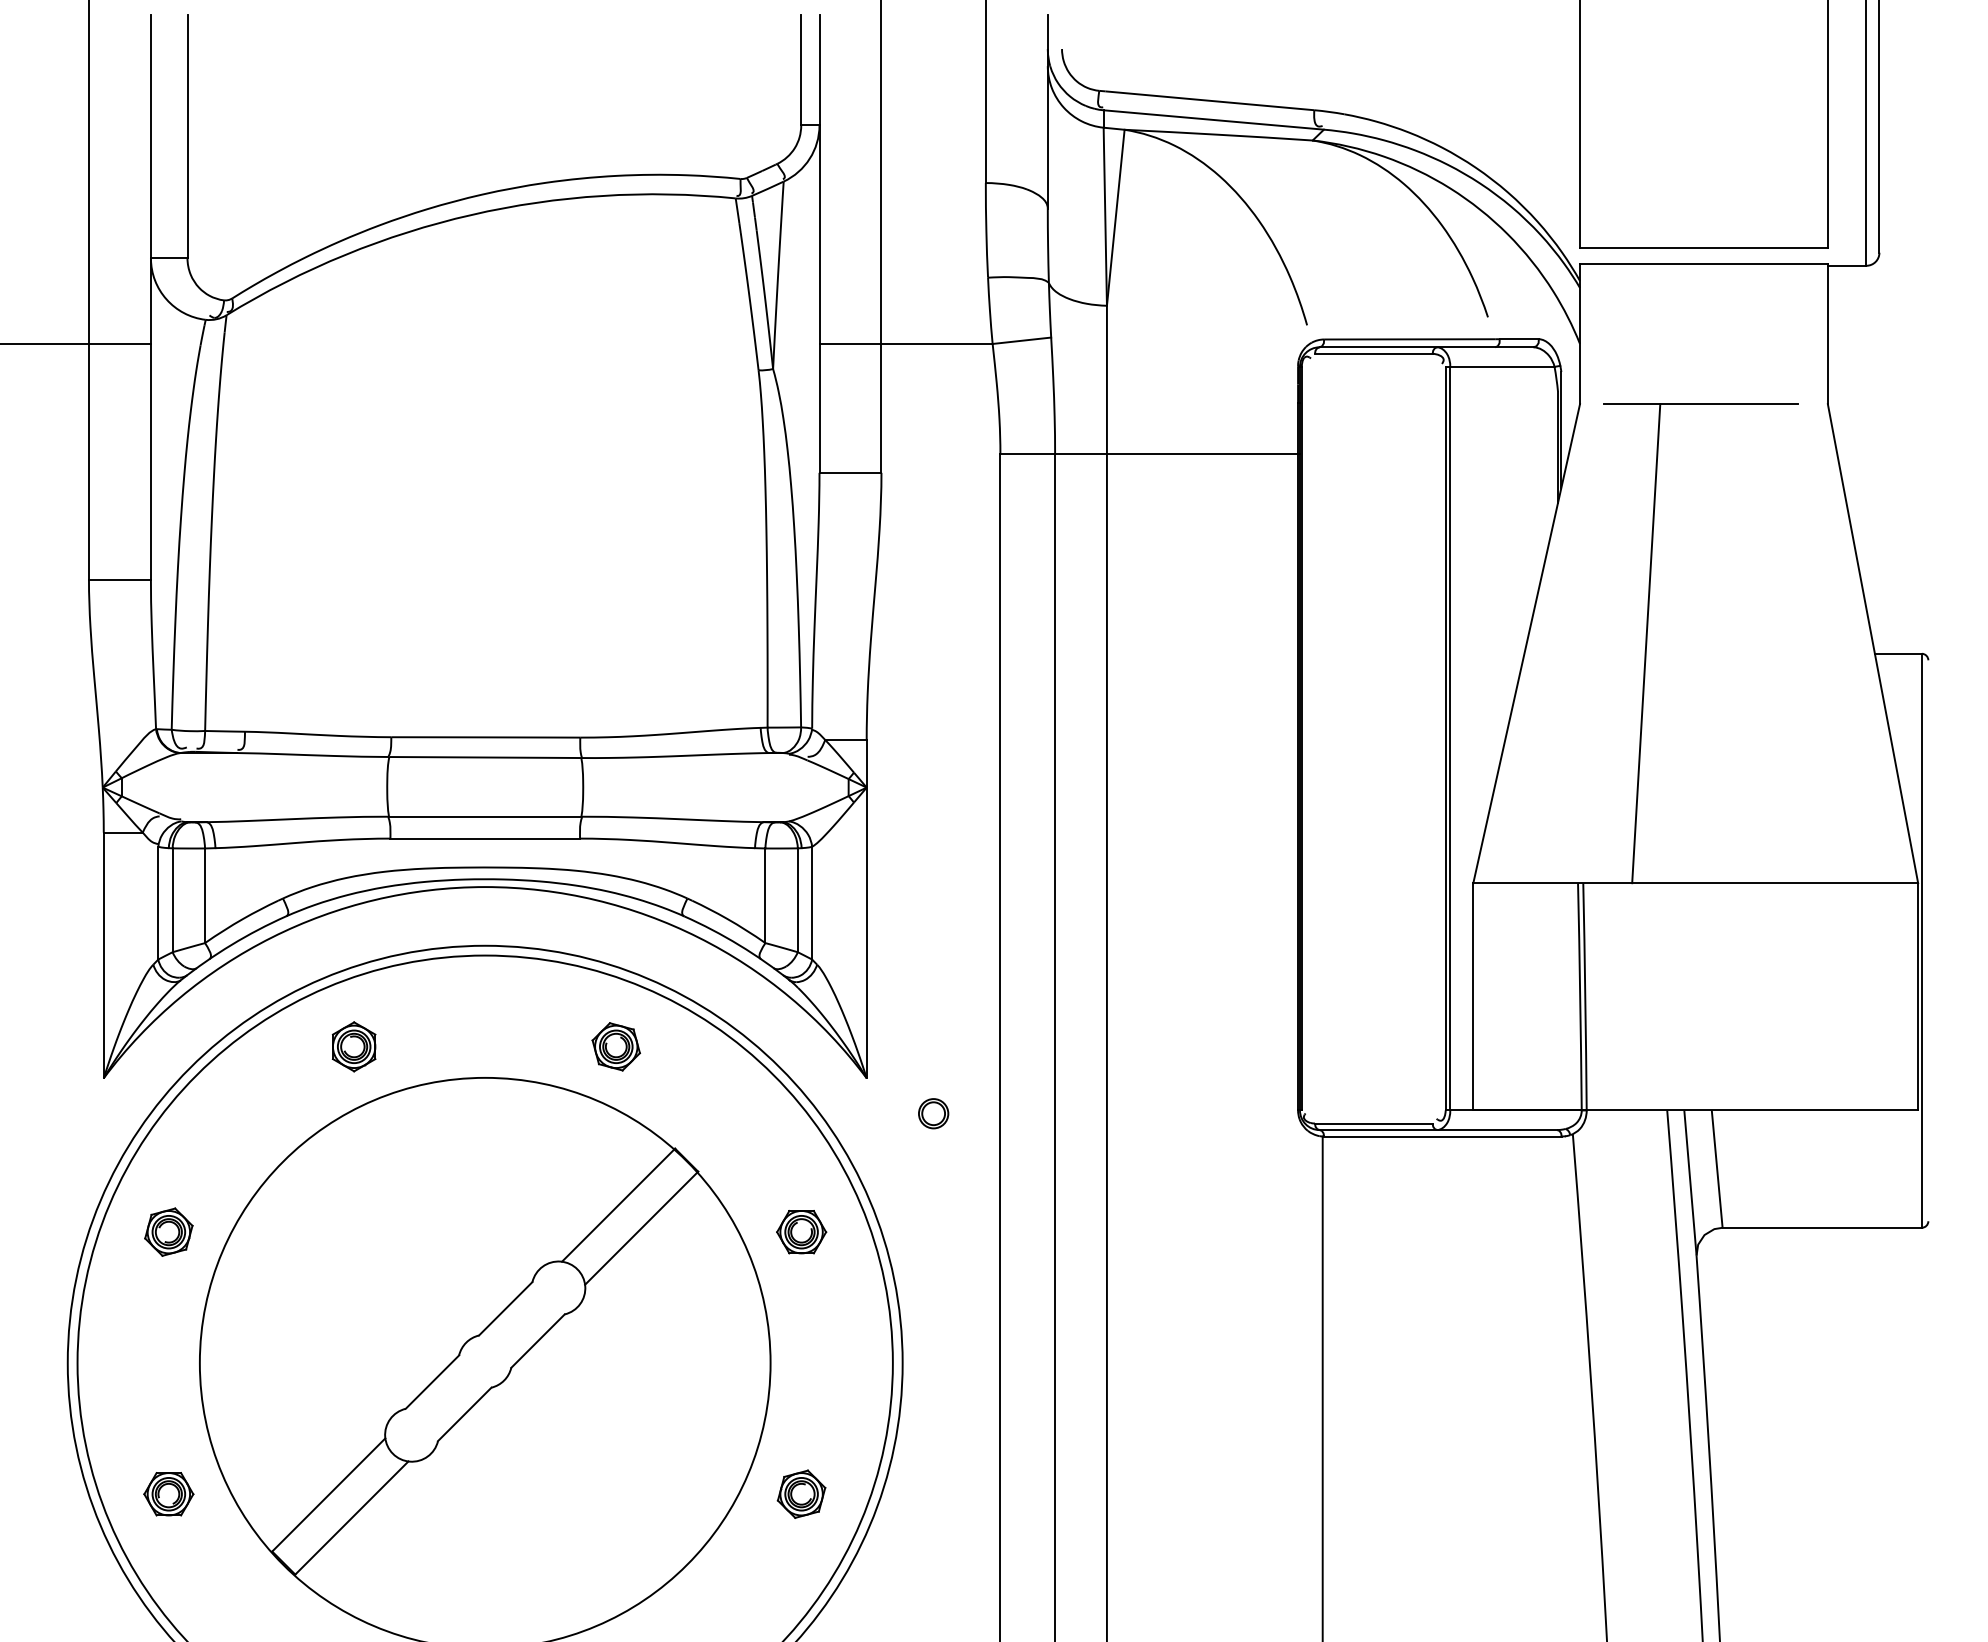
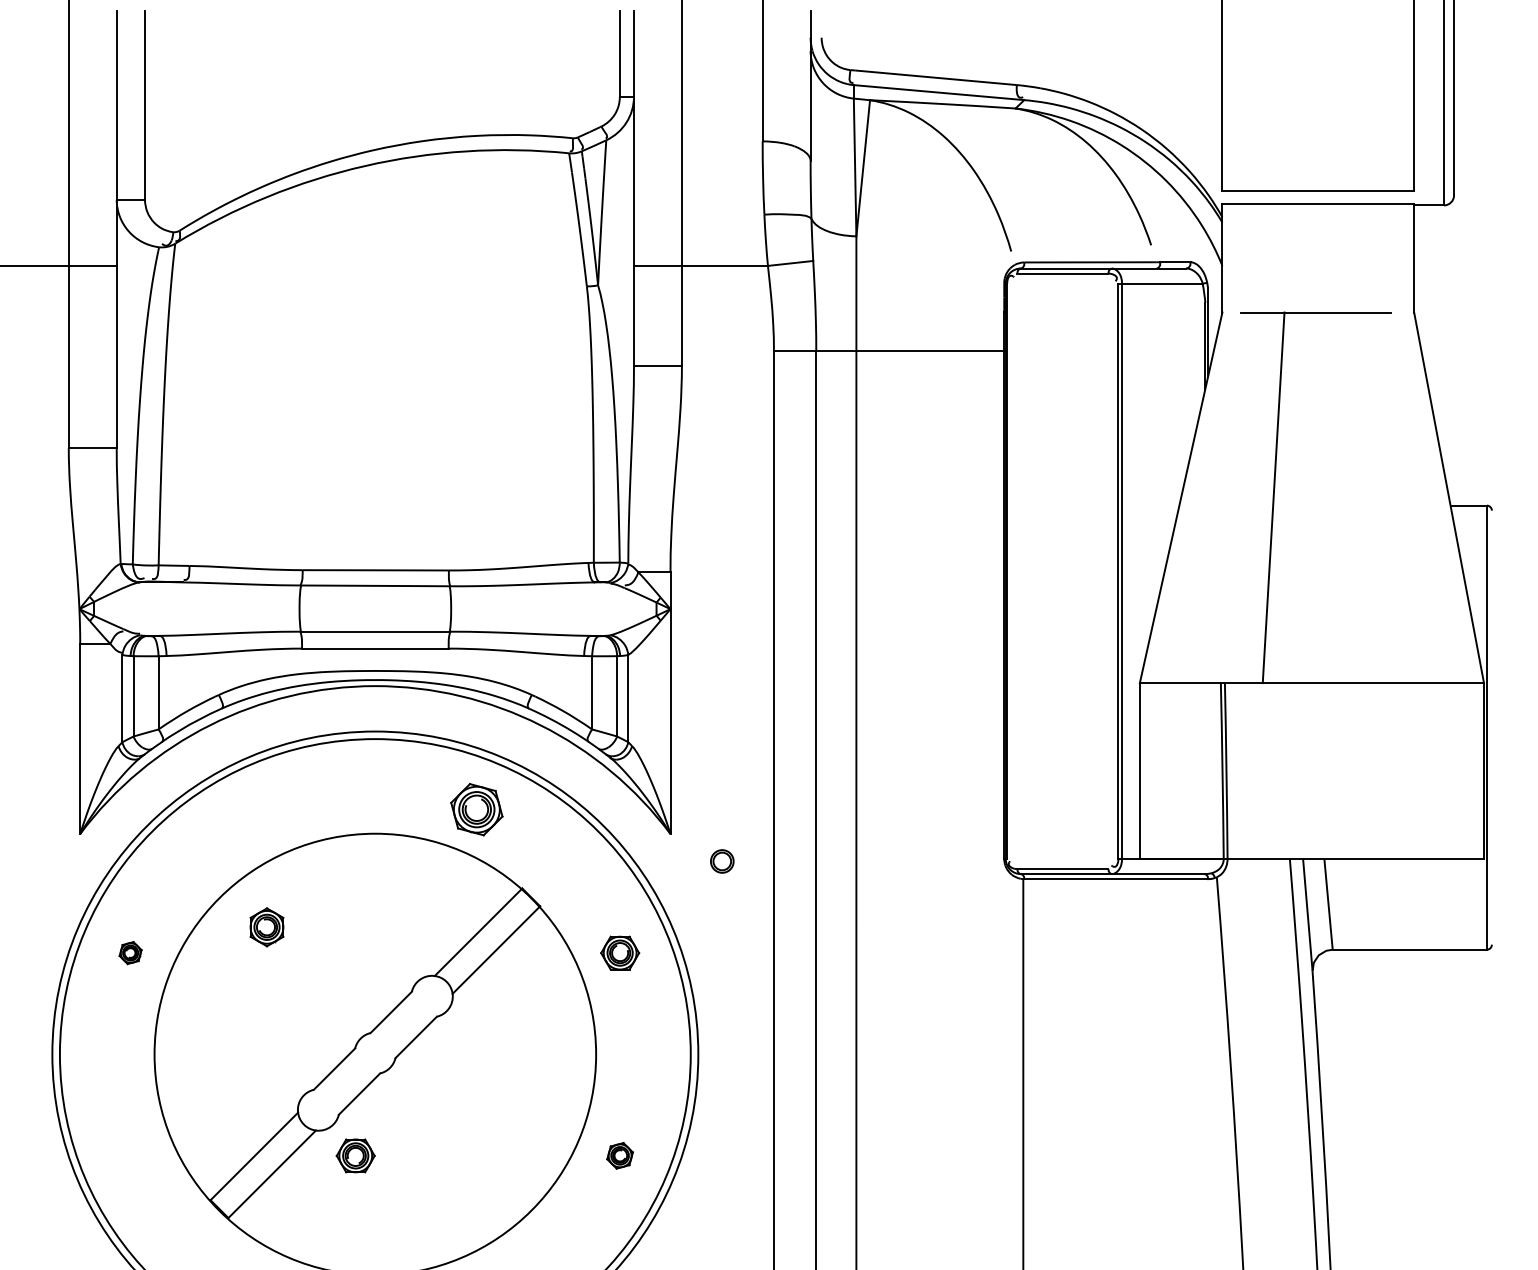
part: (353, 1046) -> (266, 927), moved
part: (615, 1046) -> (476, 809), size x1.4
part: (168, 1231) -> (130, 952), size x0.6
part: (801, 1493) -> (620, 1155), size x0.7
part: (168, 1494) -> (355, 1156), moved

